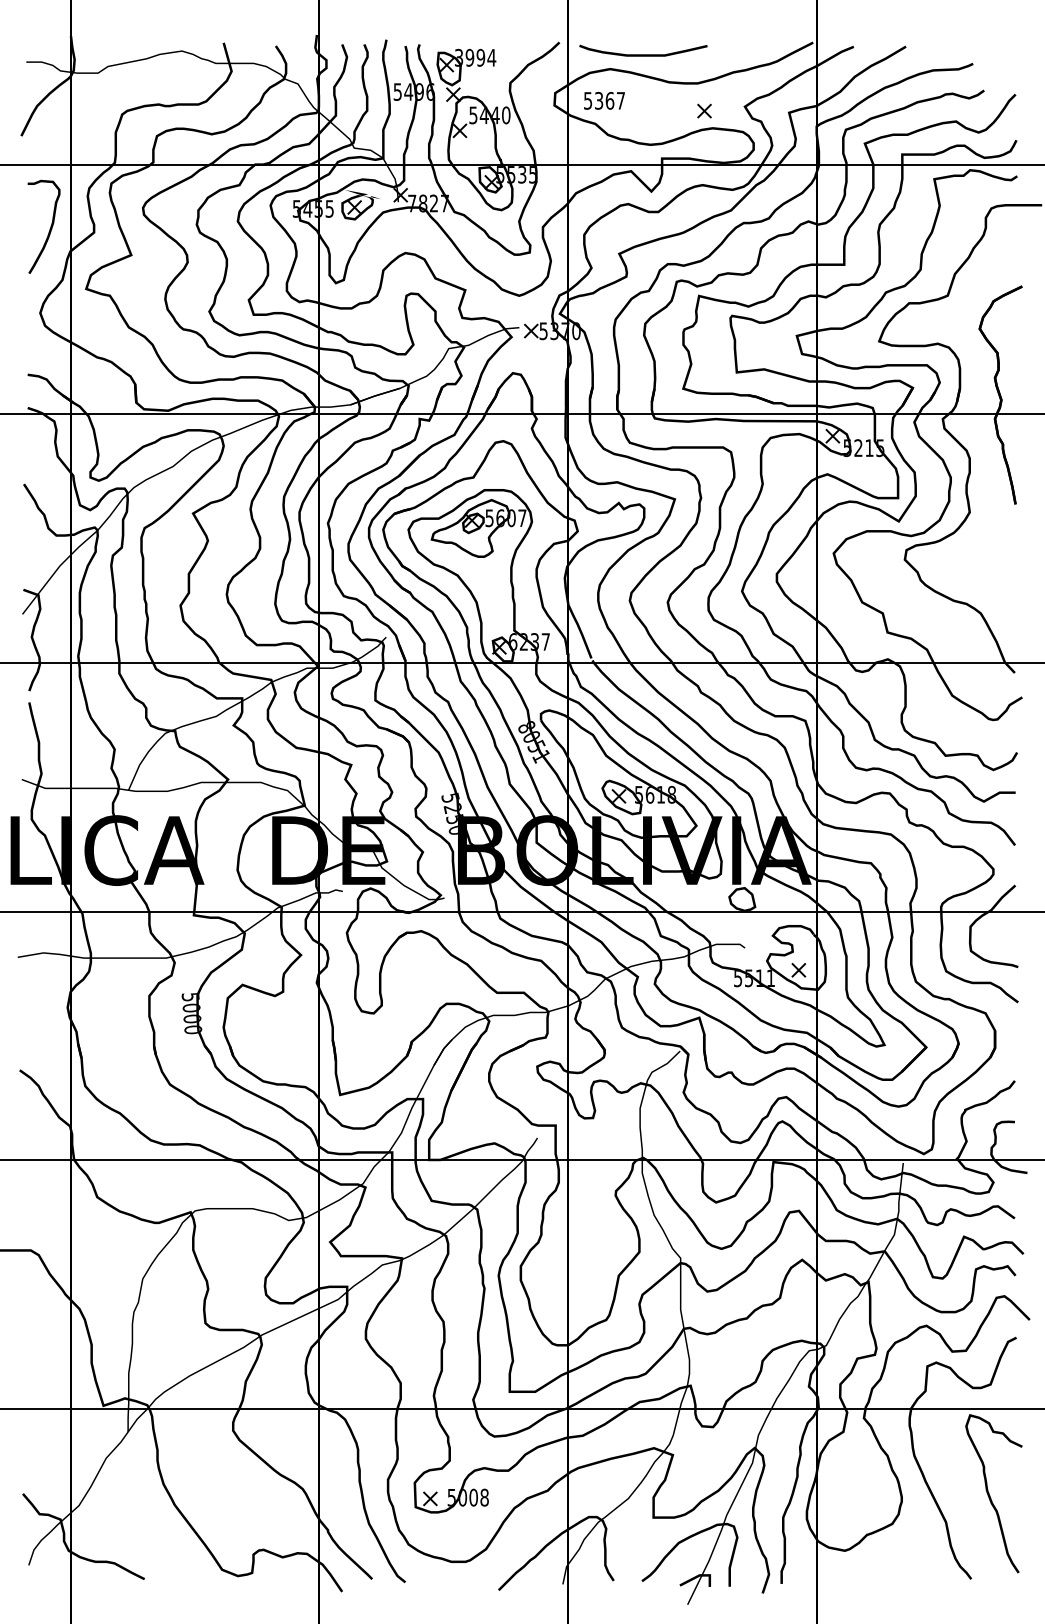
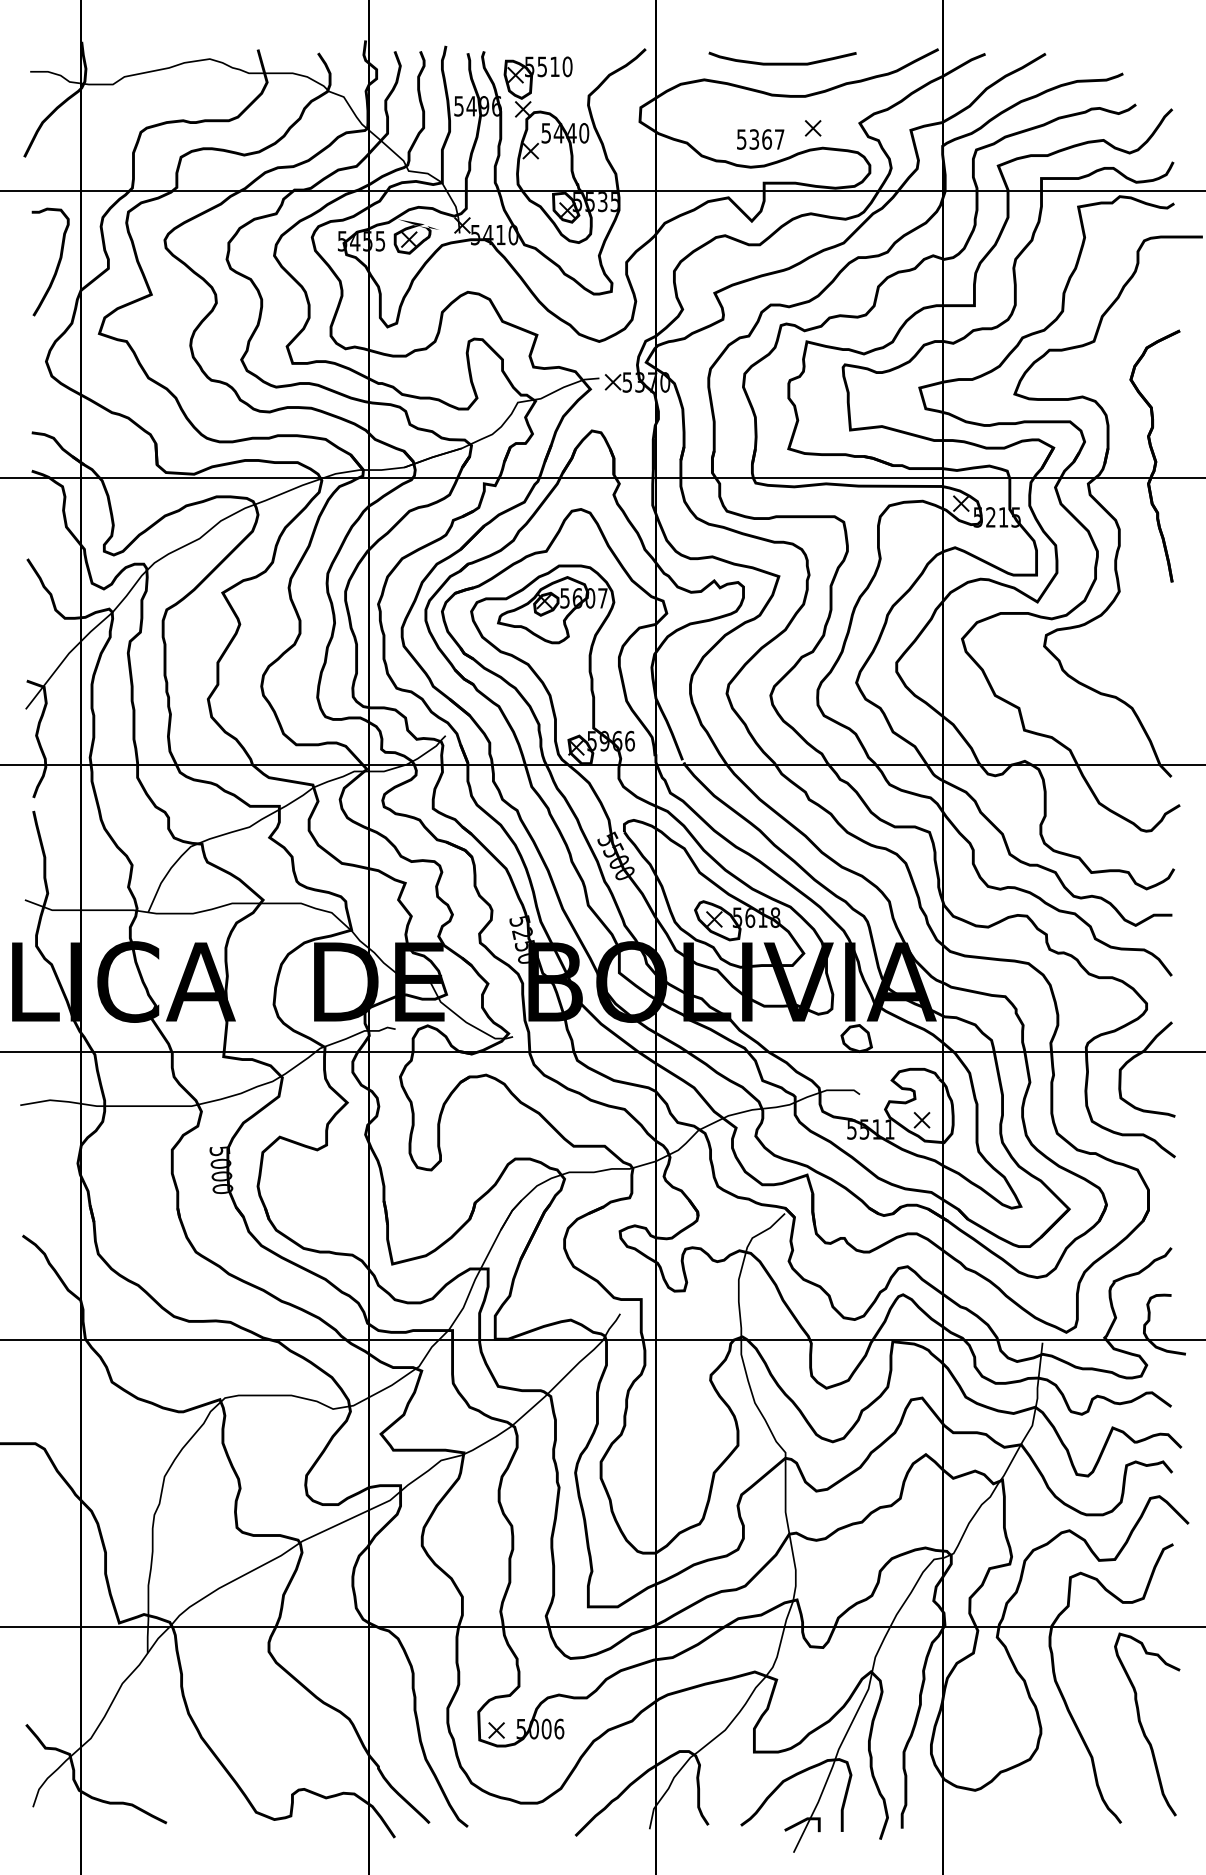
curve: (643, 54) -> (782, 62), moved
text: (475, 57) -> (548, 66), 3994 -> 5510
text: (604, 100) -> (760, 139), moved
text: (428, 203) -> (494, 234), 7827 -> 5410
text: (528, 641) -> (610, 740), 6237 -> 5966
text: (533, 741) -> (615, 856), 8051 -> 5500
text: (484, 1497) -> (559, 1728), 5008 -> 5006

